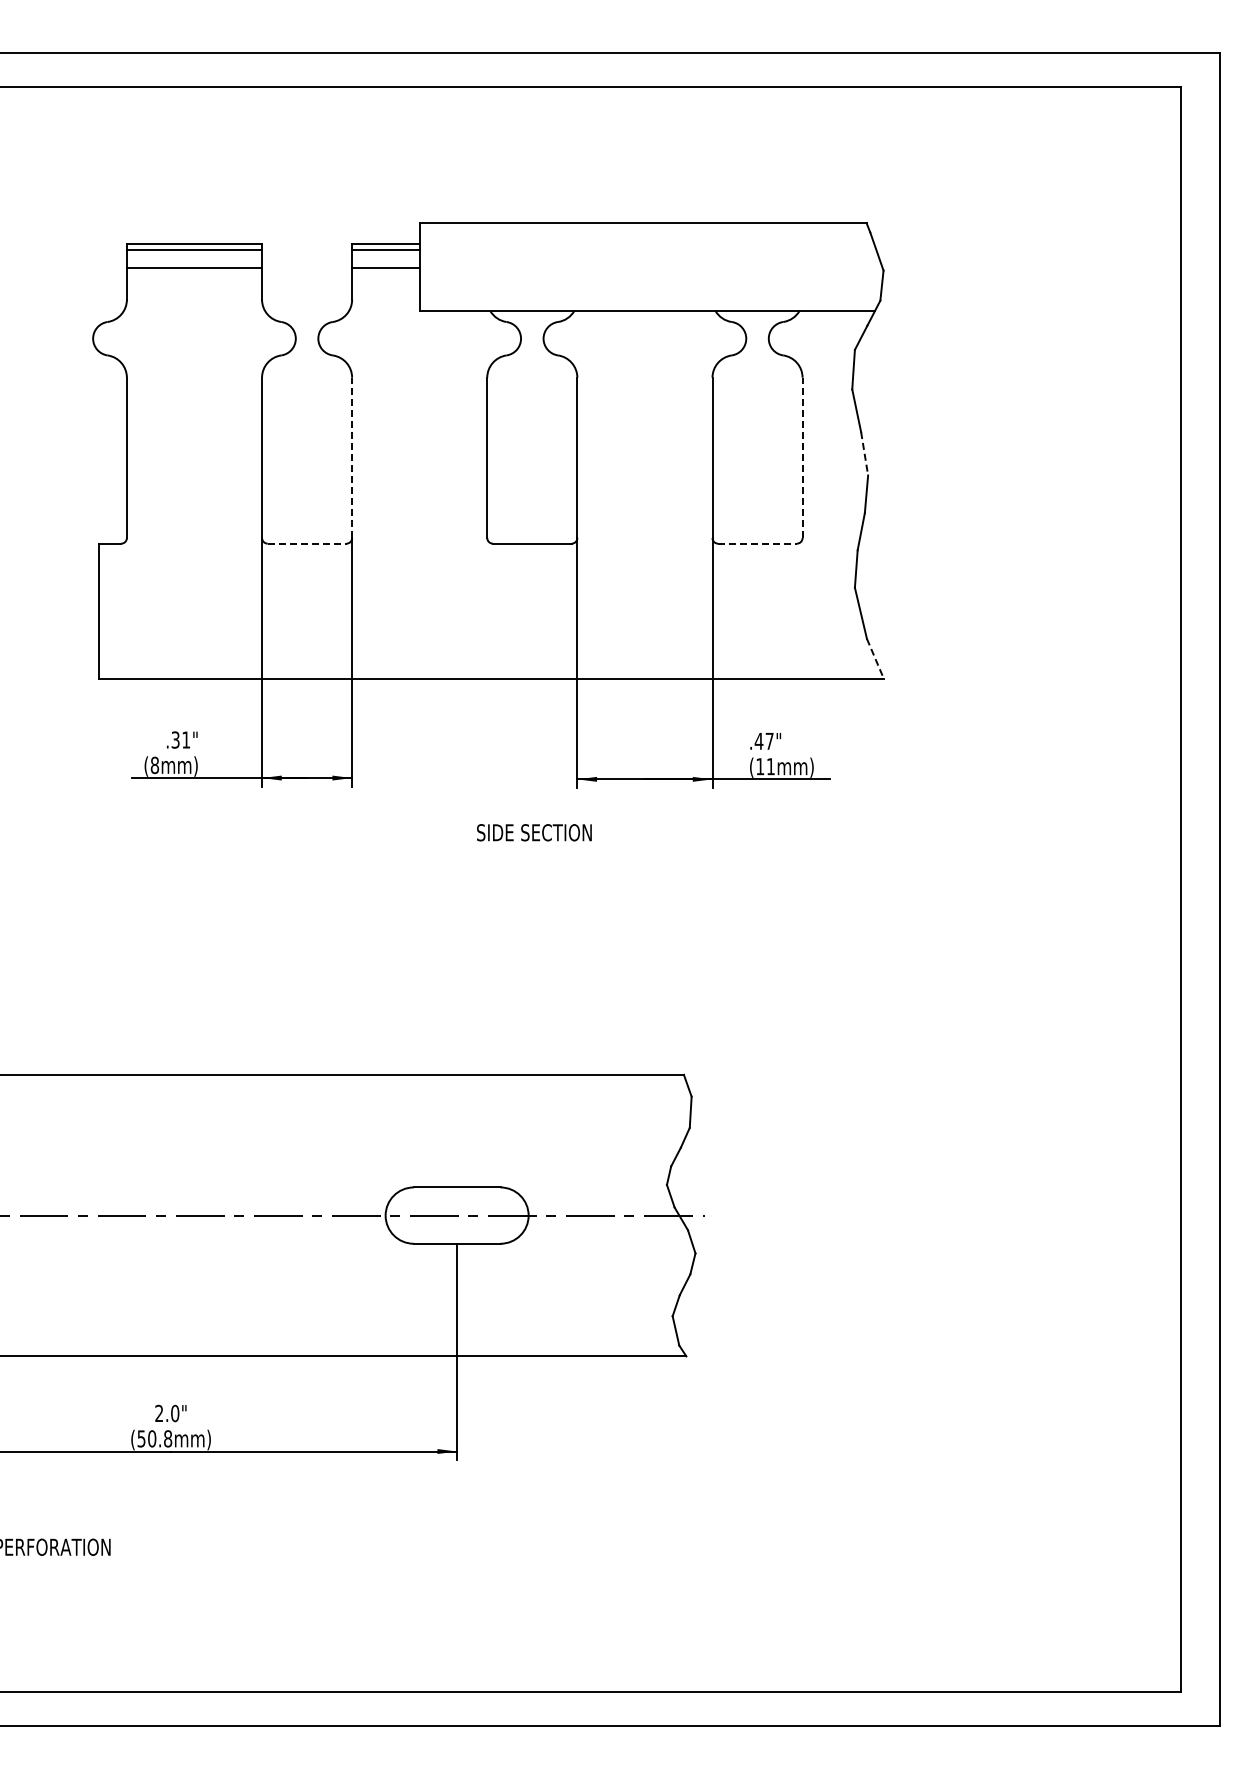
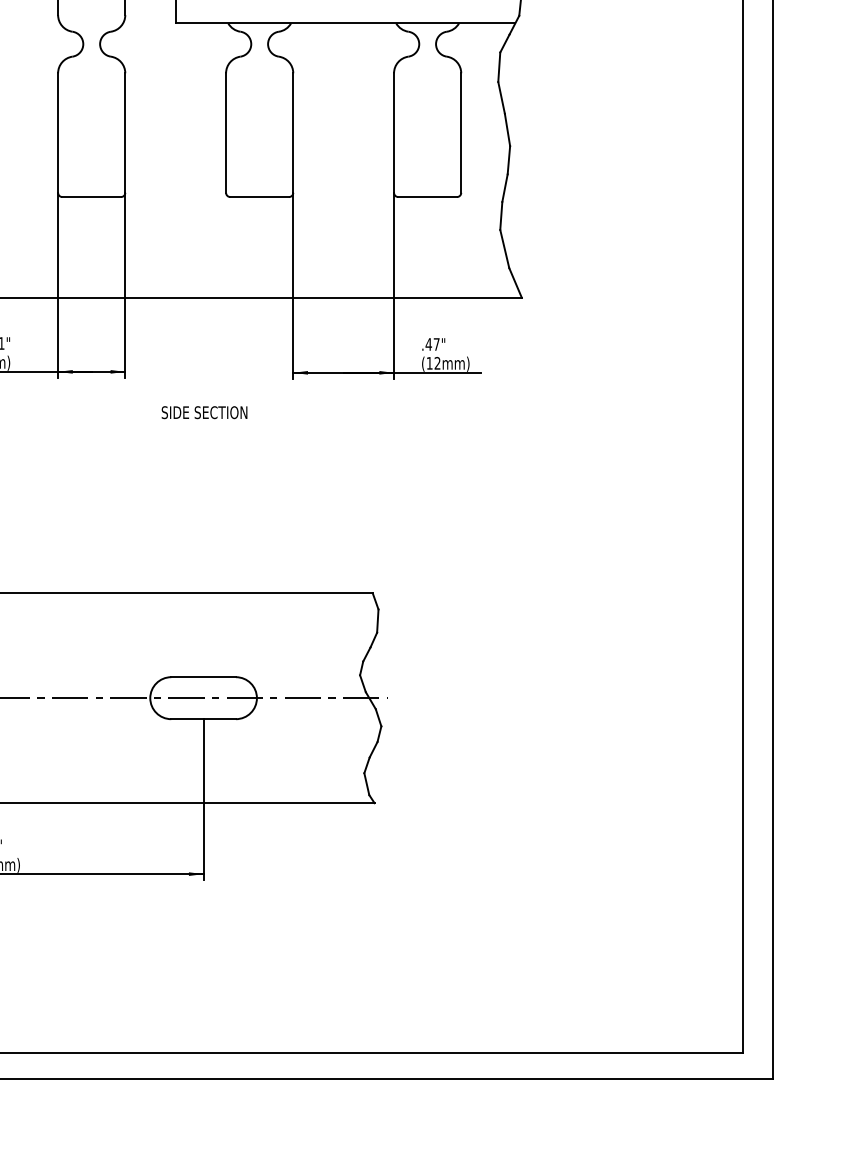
line: (864, 453) -> (507, 129), dashed -> solid
line: (352, 457) -> (125, 132), dashed -> solid
line: (802, 457) -> (461, 132), dashed -> solid
line: (307, 543) -> (92, 196), dashed -> solid
line: (758, 543) -> (428, 196), dashed -> solid
line: (875, 658) -> (515, 282), dashed -> solid
text: (770, 766) -> (437, 363), (11mm) -> (12mm)
text: (534, 832) -> (204, 412), moved

